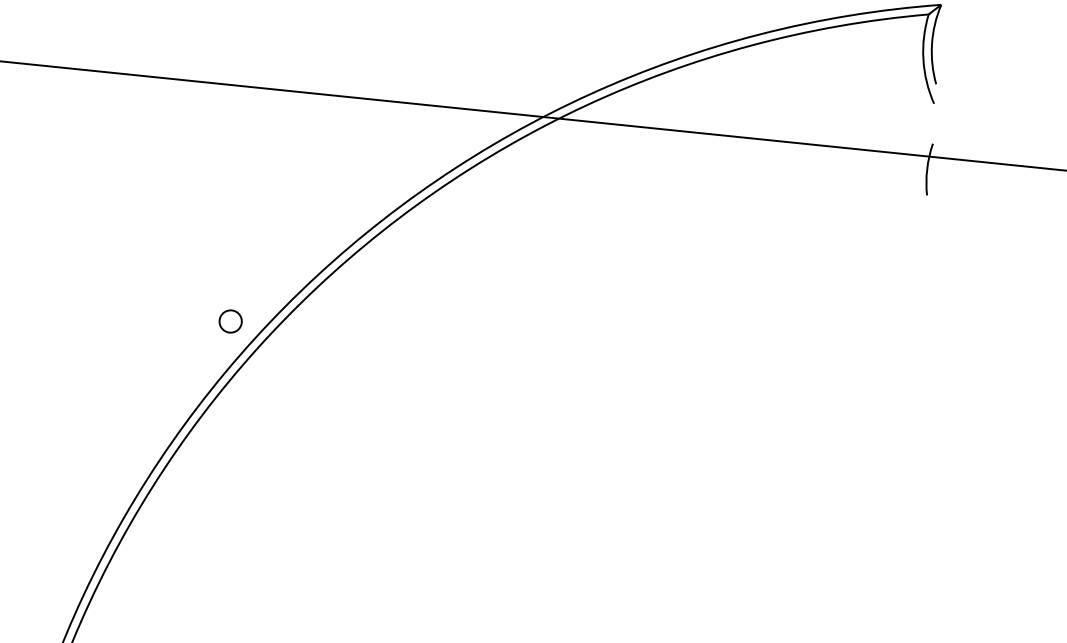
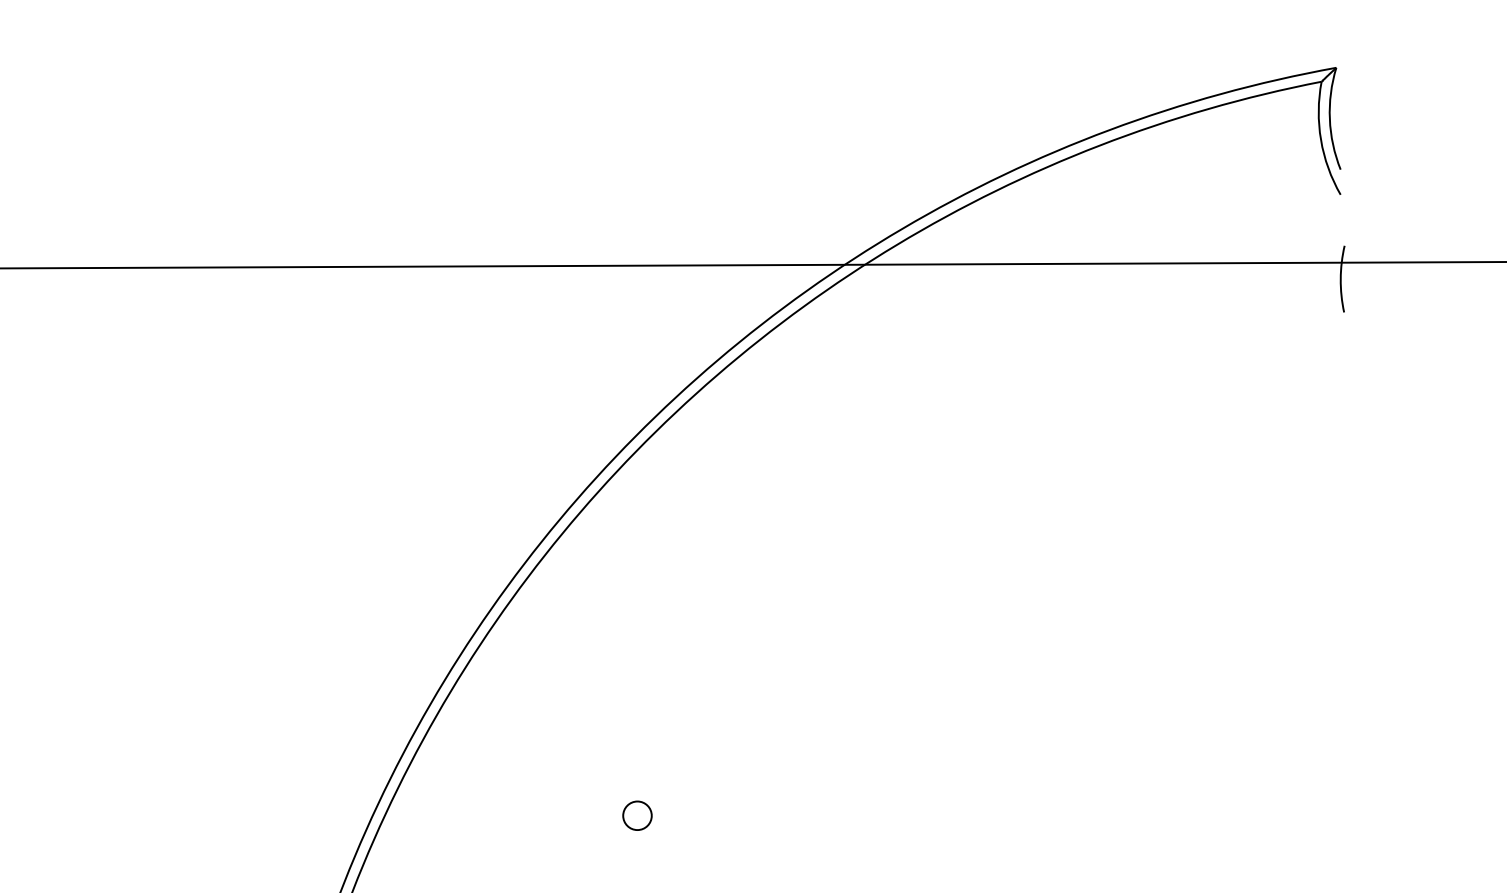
circle: (230, 321) -> (637, 815), moved

